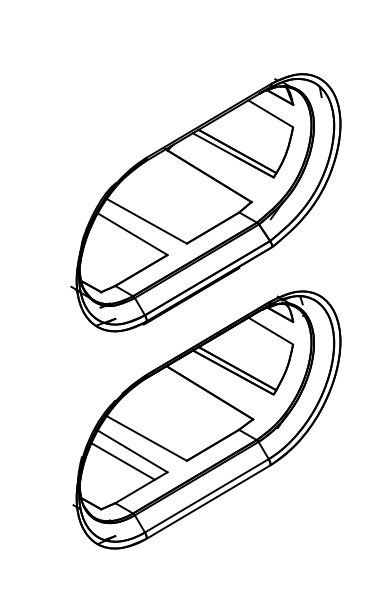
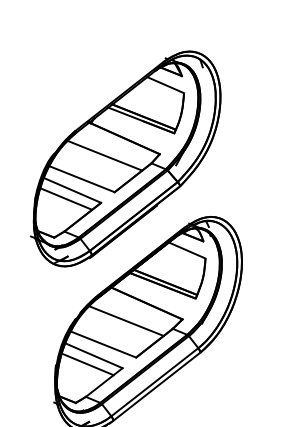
line: (180, 194) -> (104, 155), added
line: (122, 244) -> (65, 199), added
line: (180, 411) -> (126, 320), added

